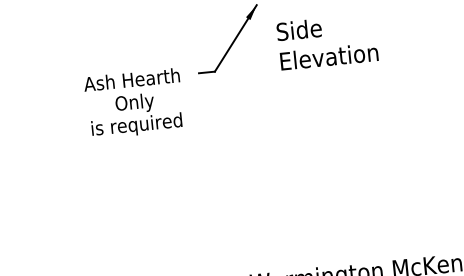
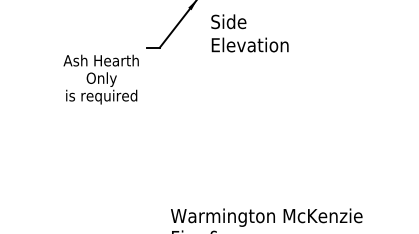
text: (133, 103) -> (100, 79), moved

